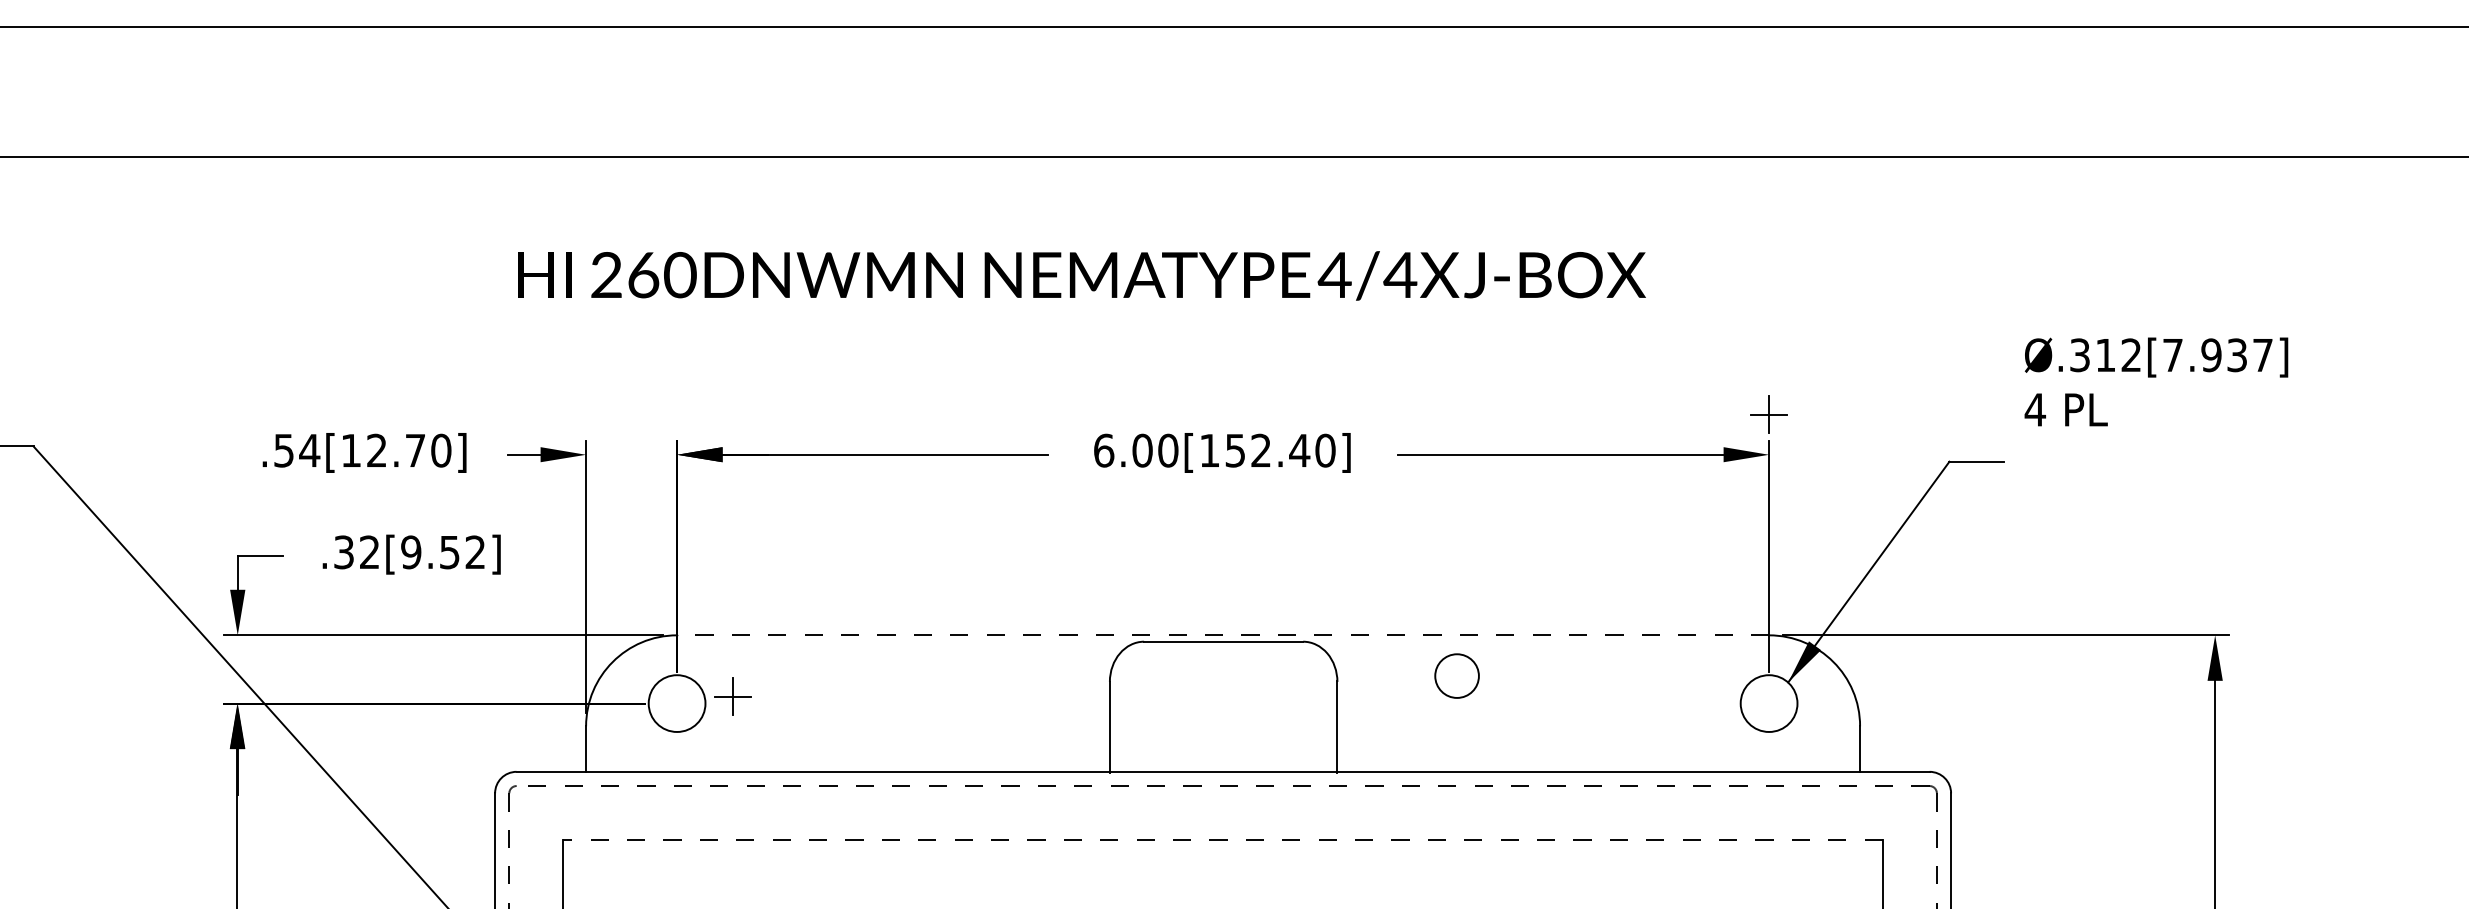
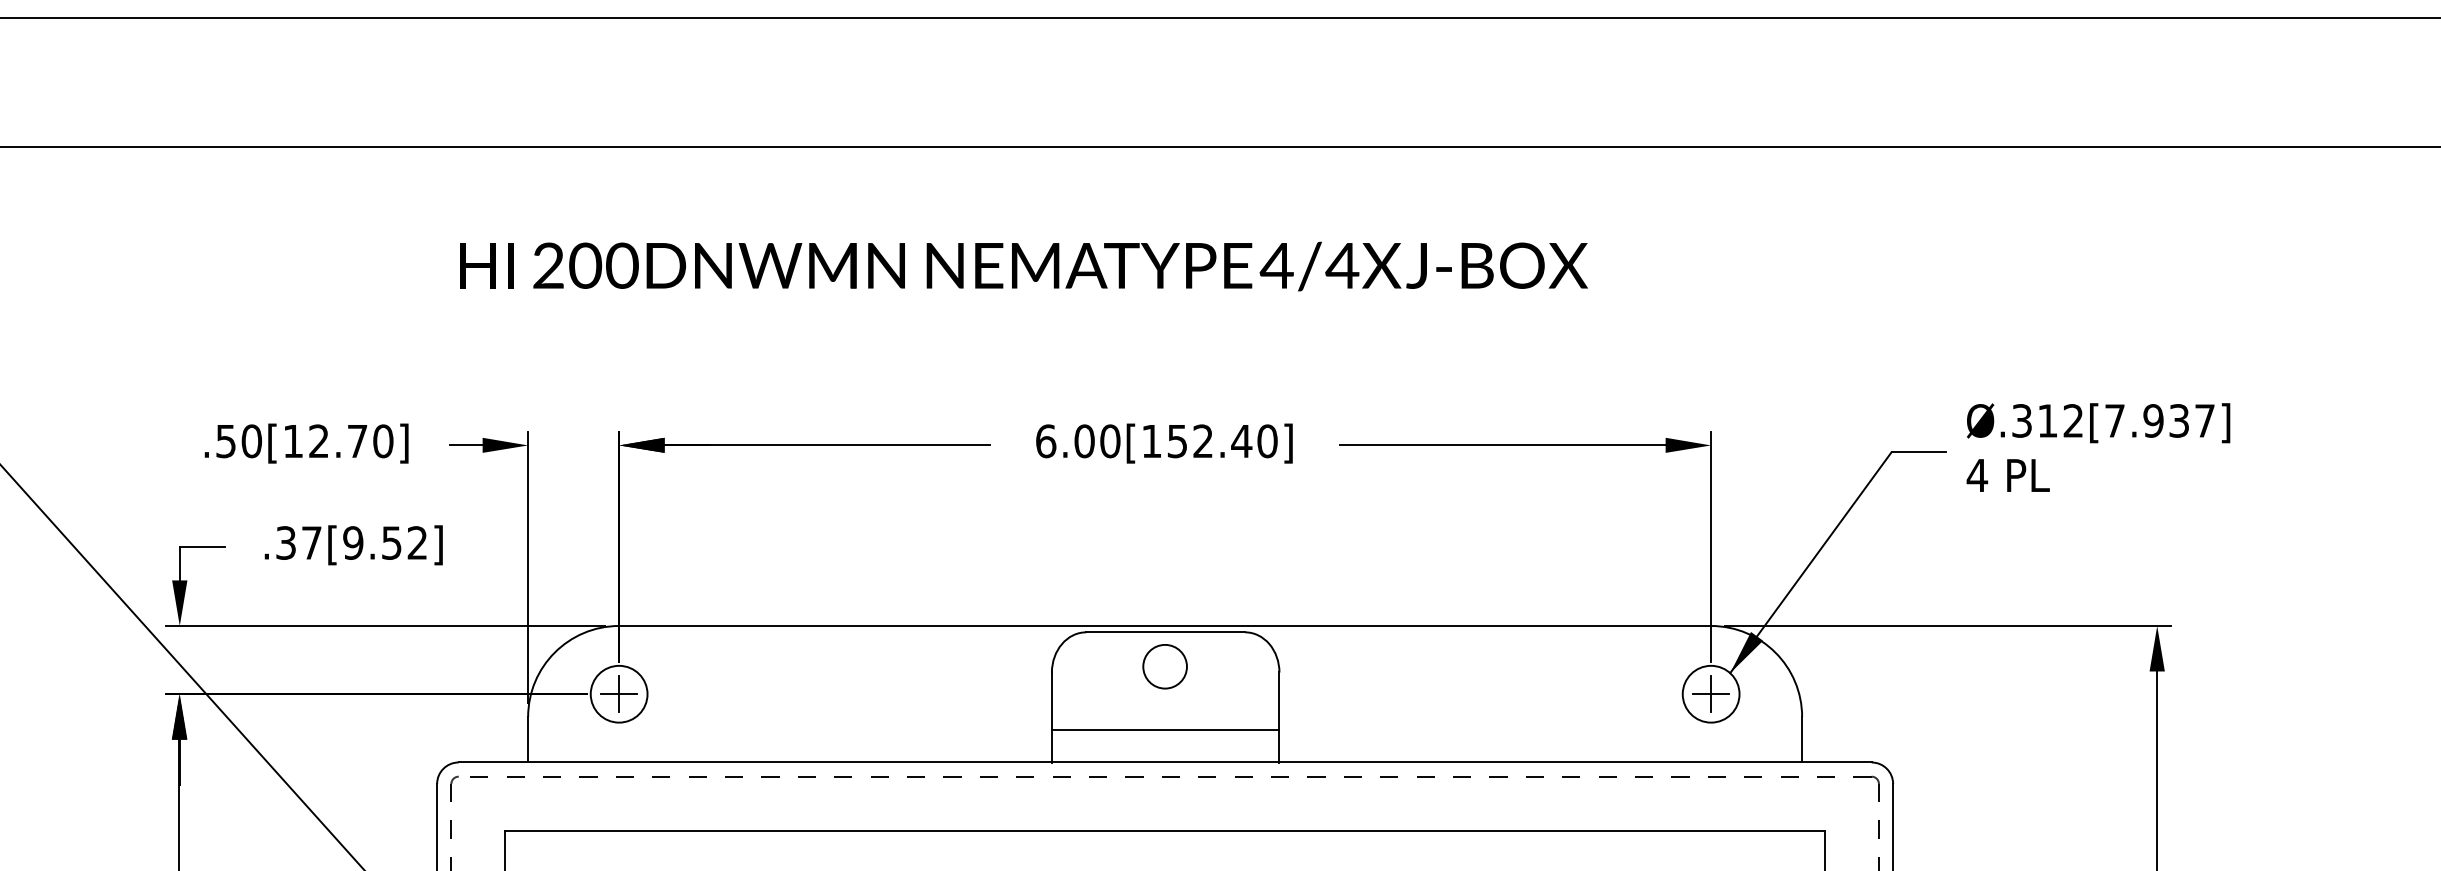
text: (643, 274) -> (585, 265), 260DNWM -> 200DNWM
text: (2156, 381) -> (2098, 447), moved
part: (1768, 414) -> (1710, 694), moved
text: (309, 450) -> (251, 441), .54[12.70] -> .50[12.70]
text: (369, 551) -> (311, 542), .32[9.52] -> .37[9.52]
line: (1223, 635) -> (1165, 626), dashed -> solid
circle: (1456, 675) -> (1164, 666), moved
part: (732, 696) -> (618, 694), moved
line: (1223, 739) -> (1165, 730), added
line: (1223, 840) -> (1165, 831), dashed -> solid

